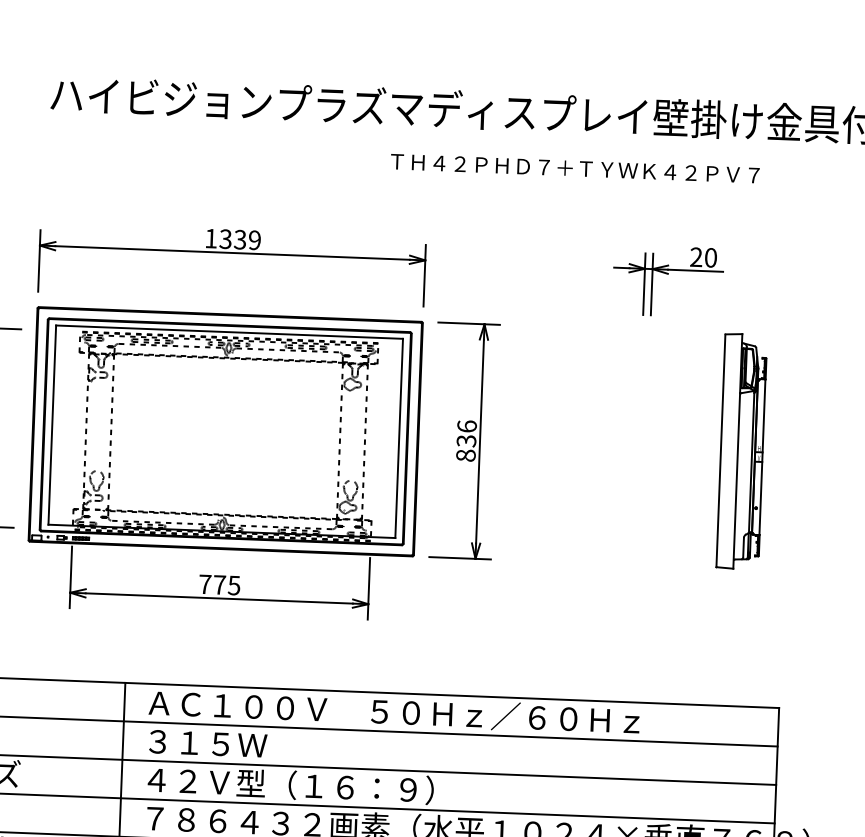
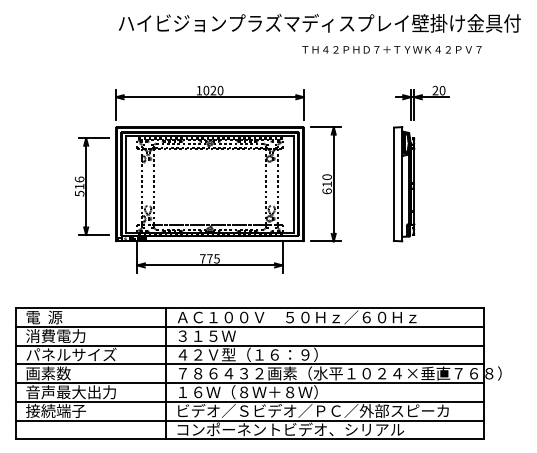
text: (574, 167) -> (391, 49), moved
text: (240, 239) -> (213, 90), 1339 -> 1020
text: (465, 441) -> (326, 184), 836 -> 610
part: (742, 452) -> (404, 184), moved

